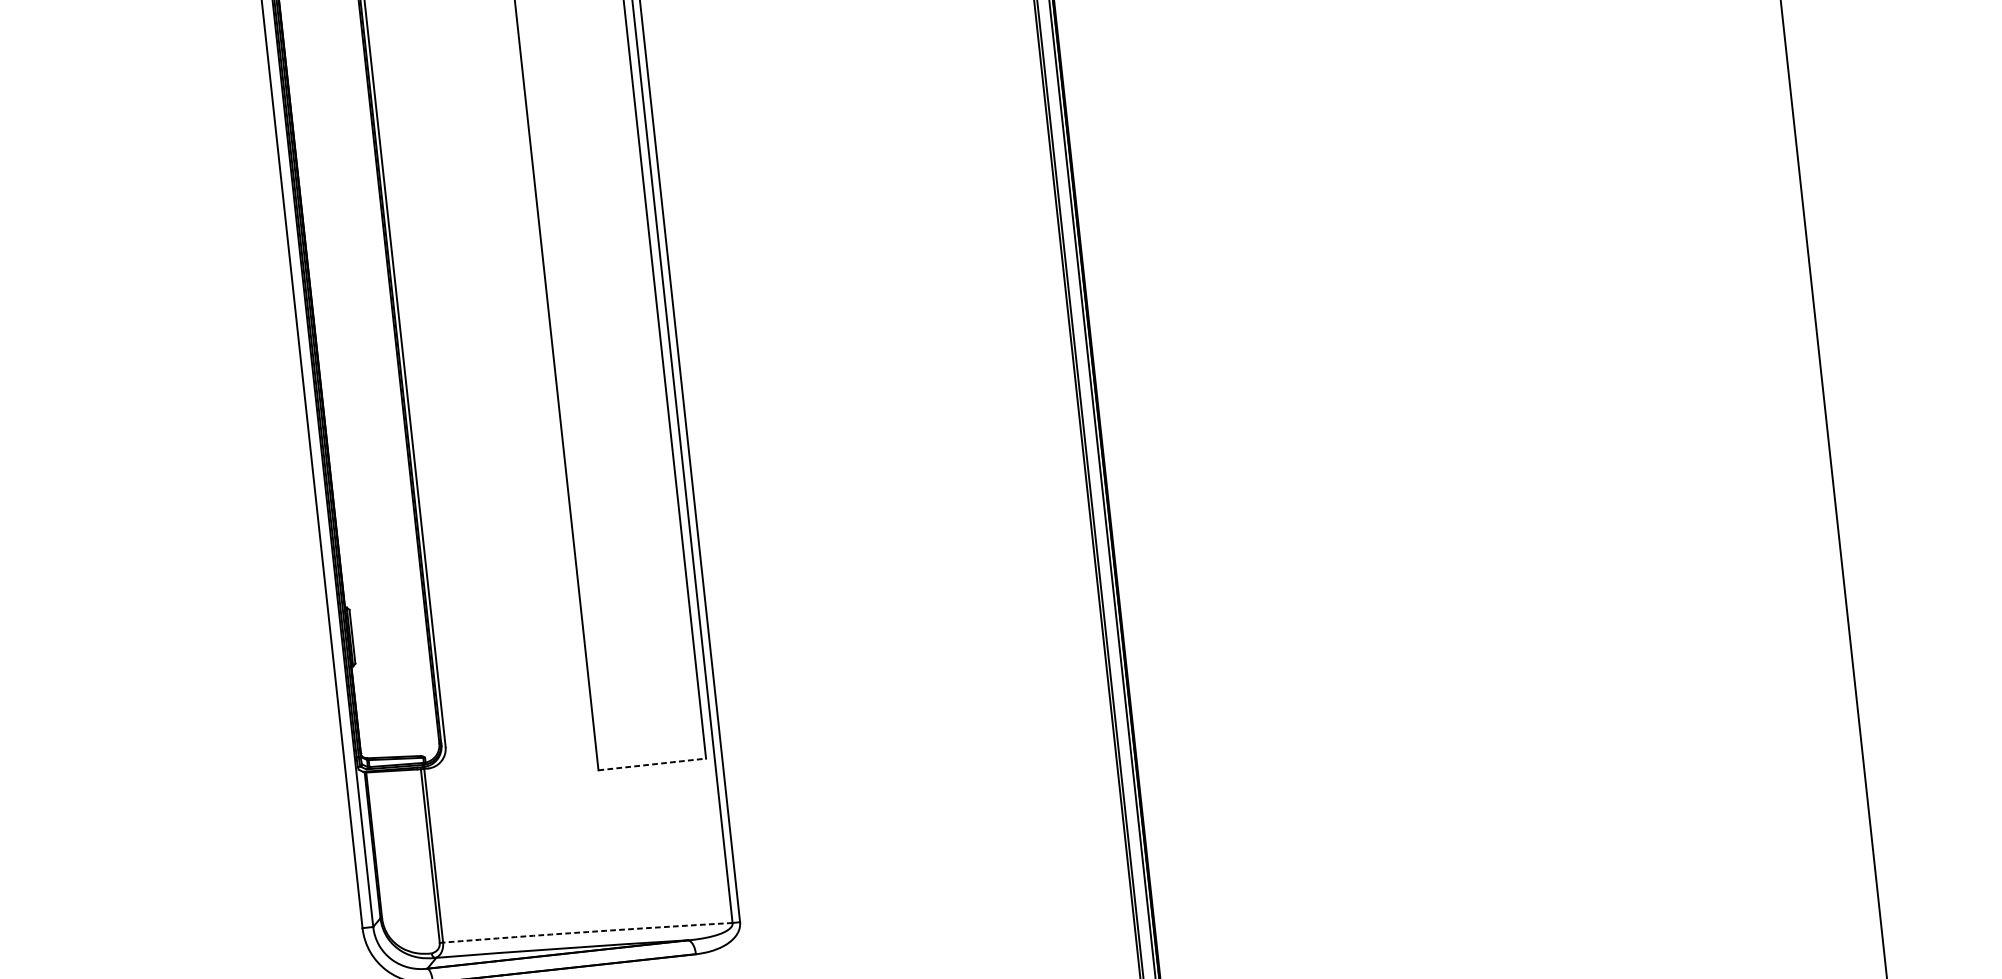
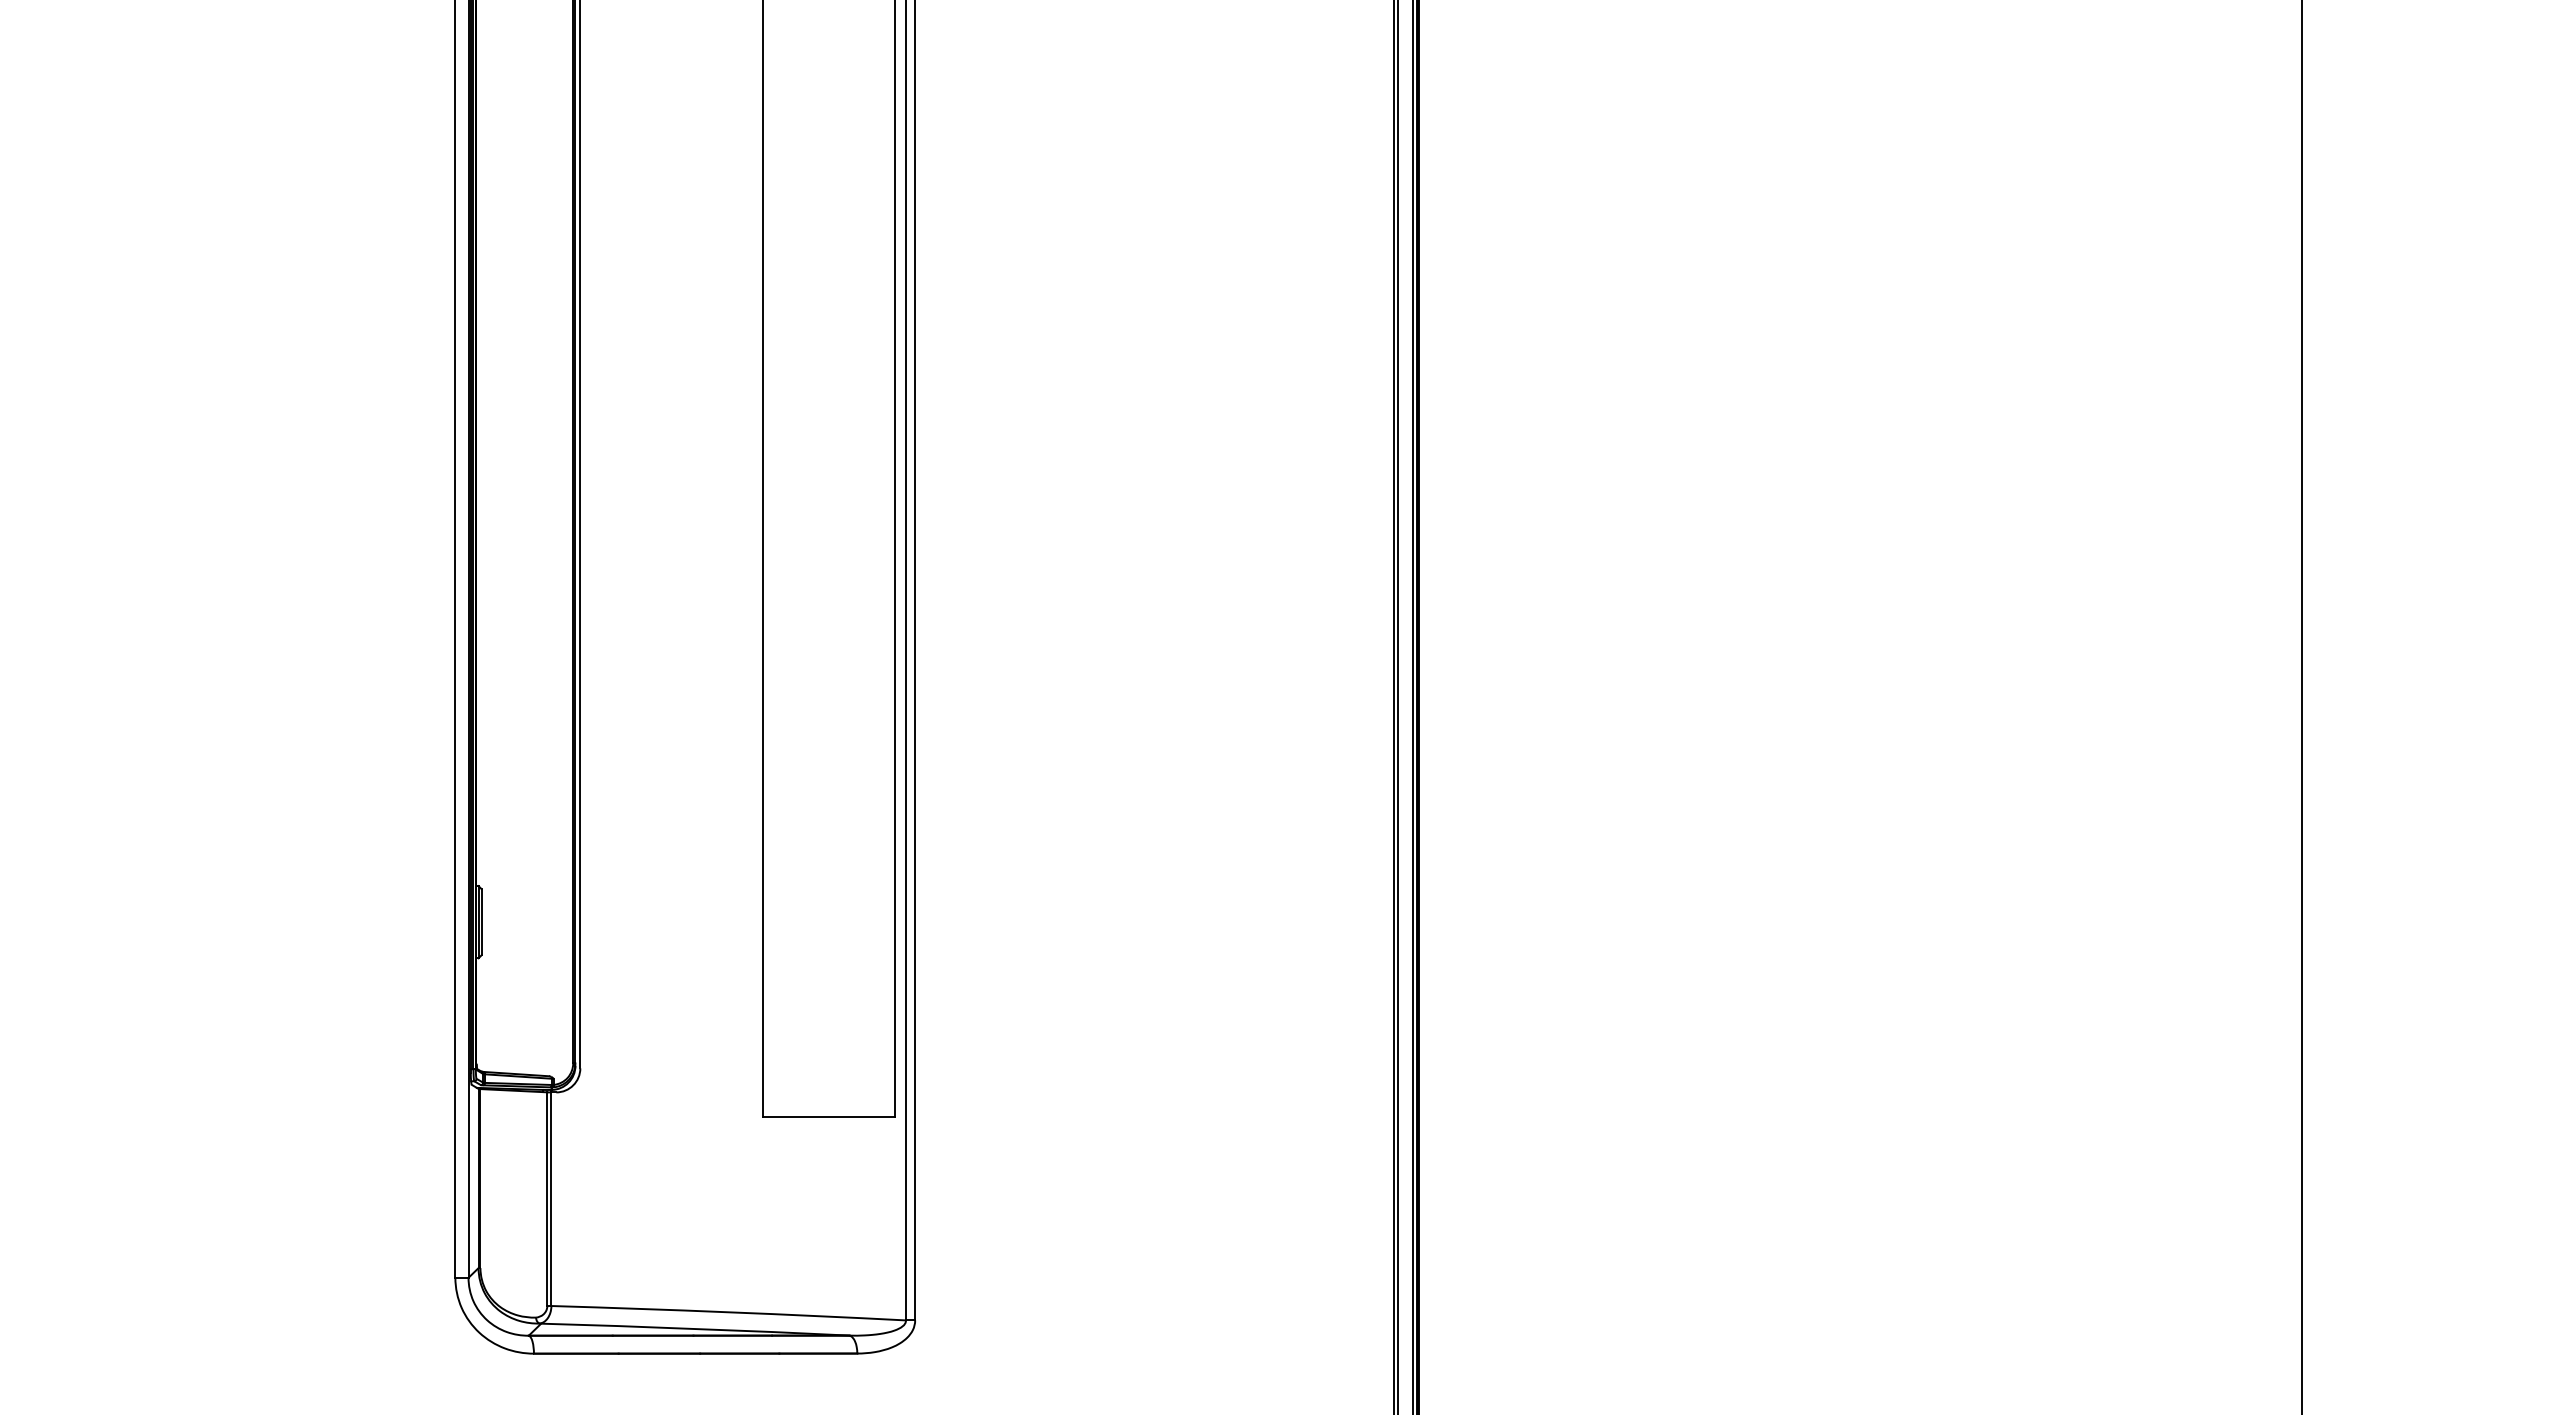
line: (652, 764) -> (829, 1117), dashed -> solid
arc: (587, 932) -> (728, 1312), dashed -> solid

